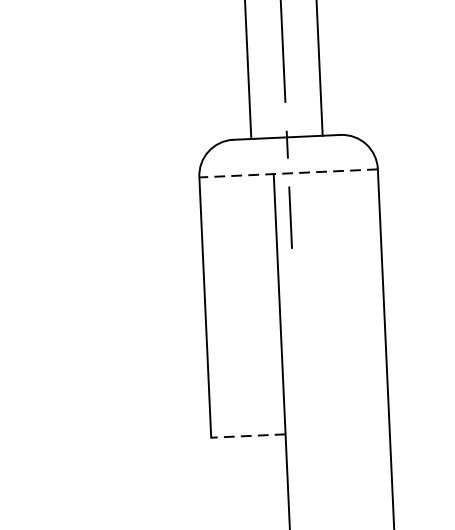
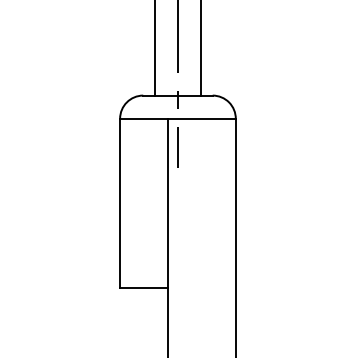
line: (287, 172) -> (177, 118), dashed -> solid
line: (247, 435) -> (143, 287), dashed -> solid

